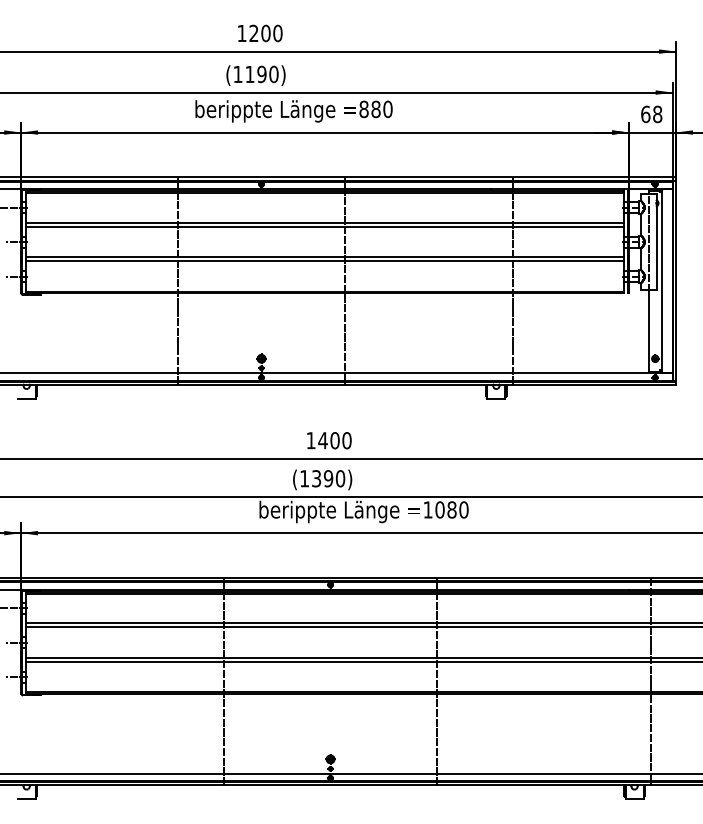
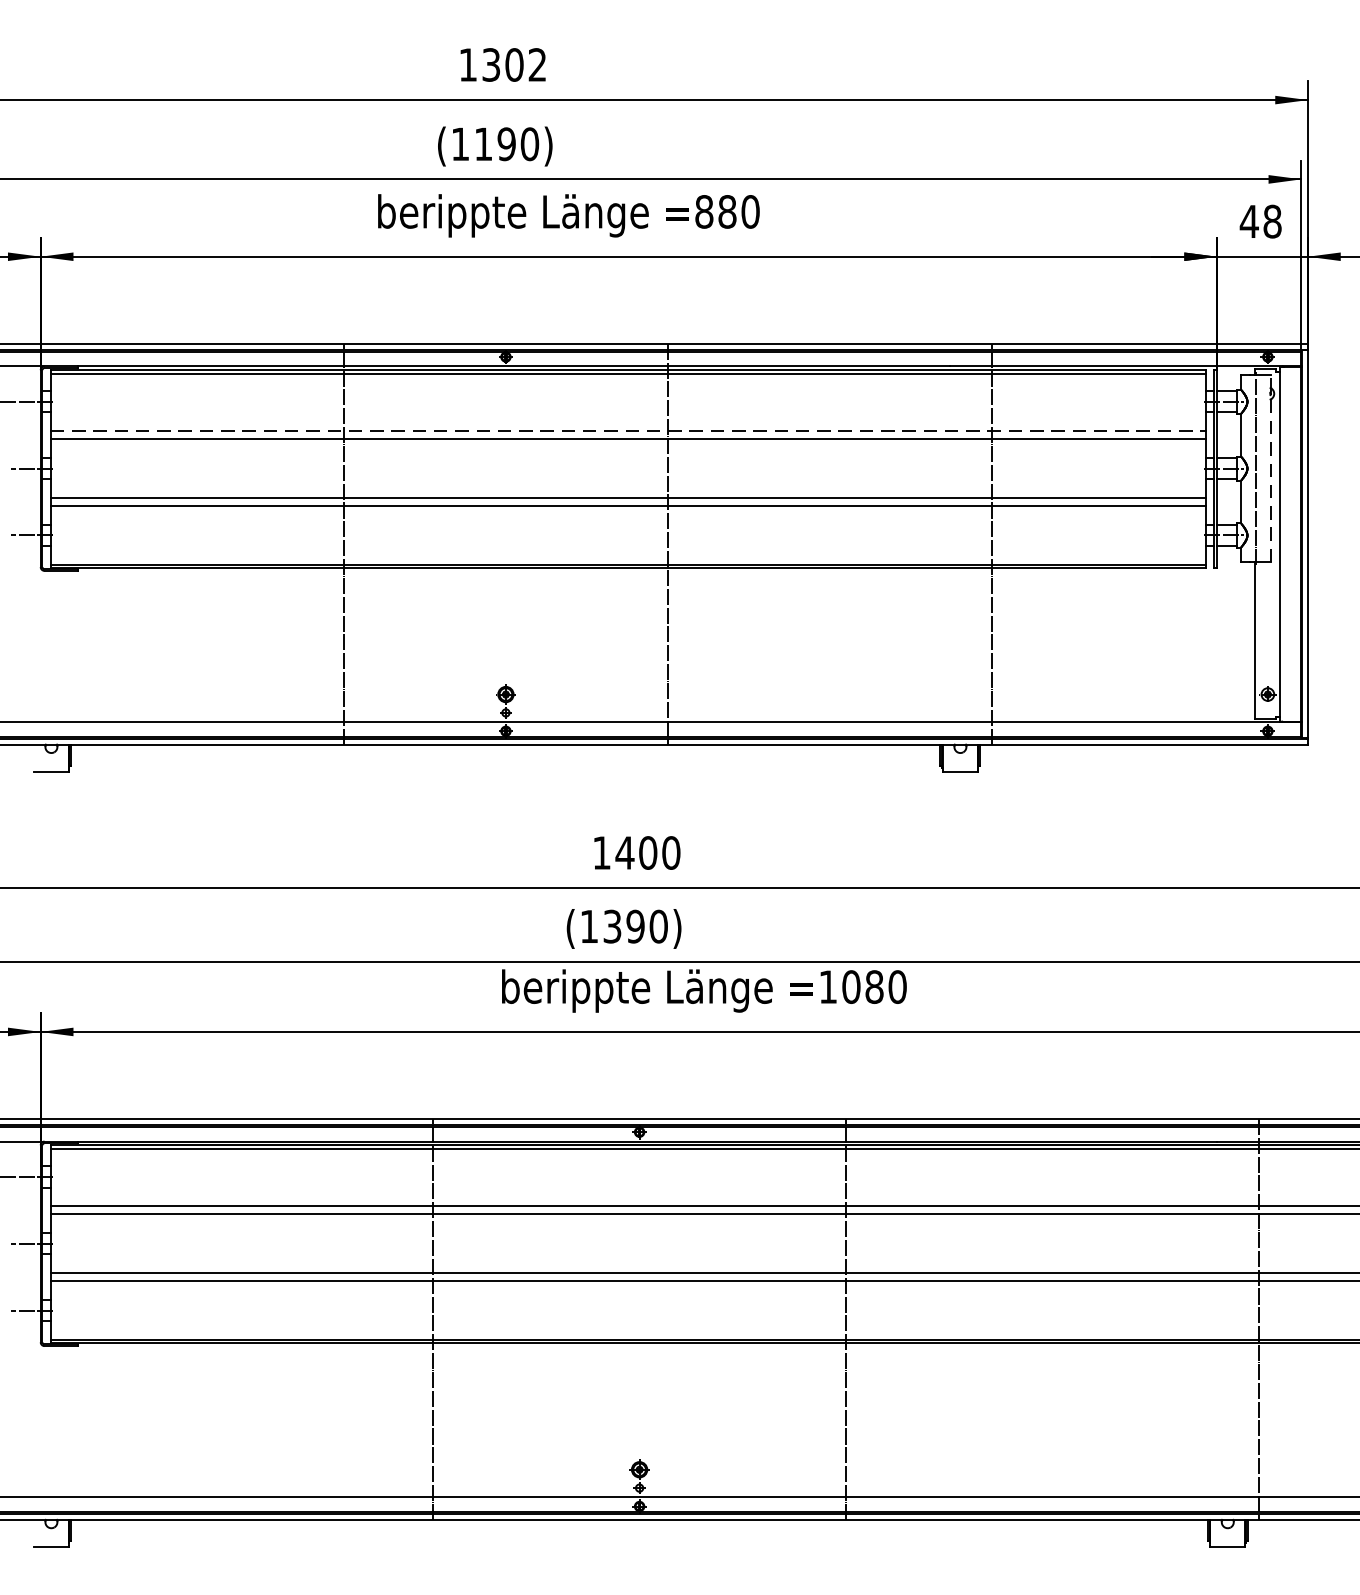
text: (265, 33) -> (513, 65), 1200 -> 1302
text: (645, 114) -> (1248, 221), 68 -> 48
line: (324, 222) -> (627, 430), solid -> dashed
line: (656, 241) -> (1270, 467), solid -> dashed

